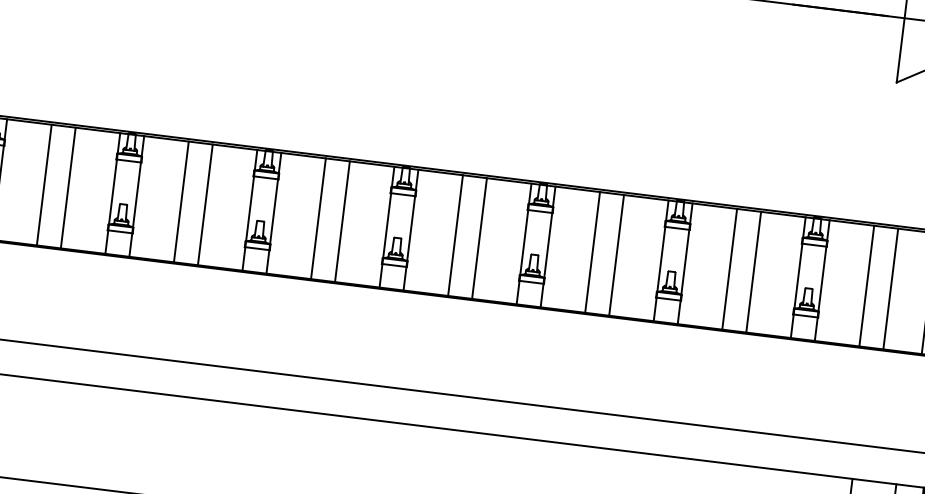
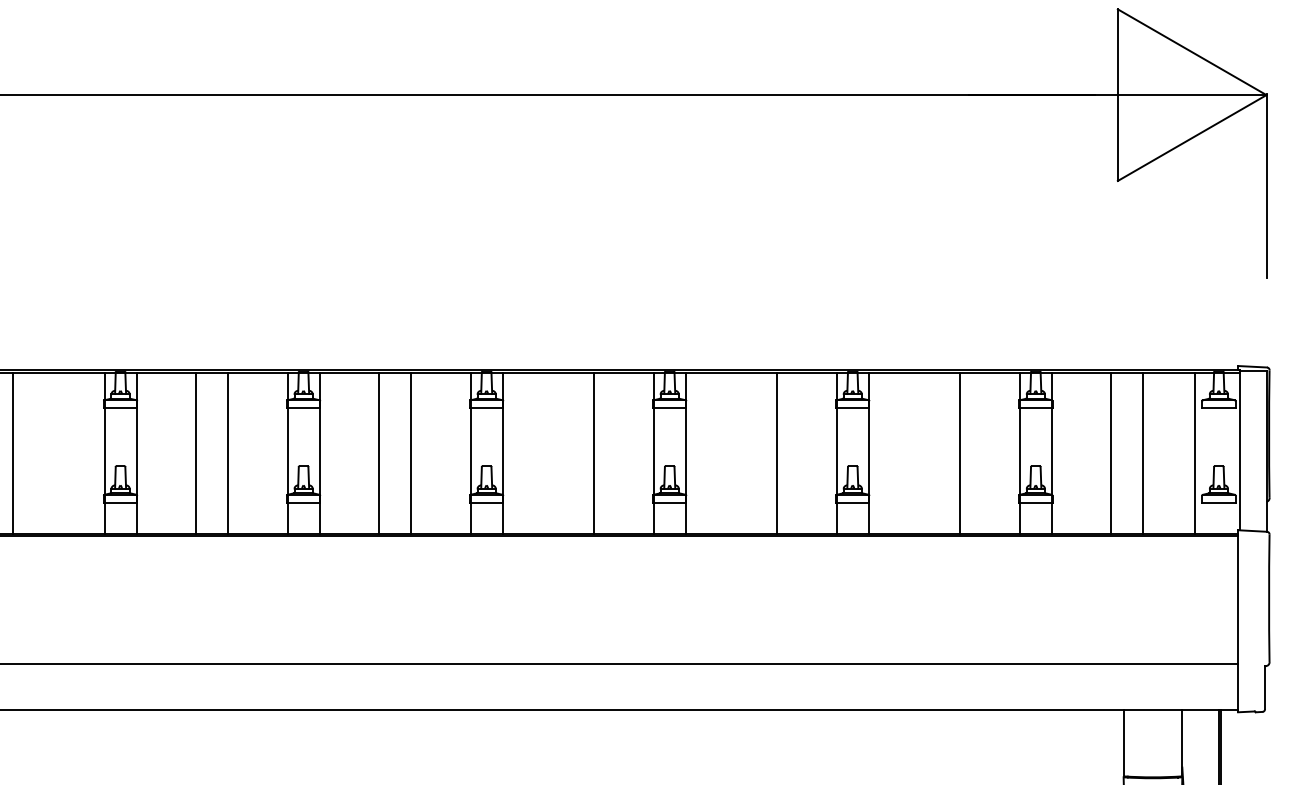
line: (68, 188) -> (45, 453), removed
line: (455, 235) -> (562, 453), removed
line: (592, 252) -> (745, 453), removed
line: (729, 269) -> (928, 453), removed

